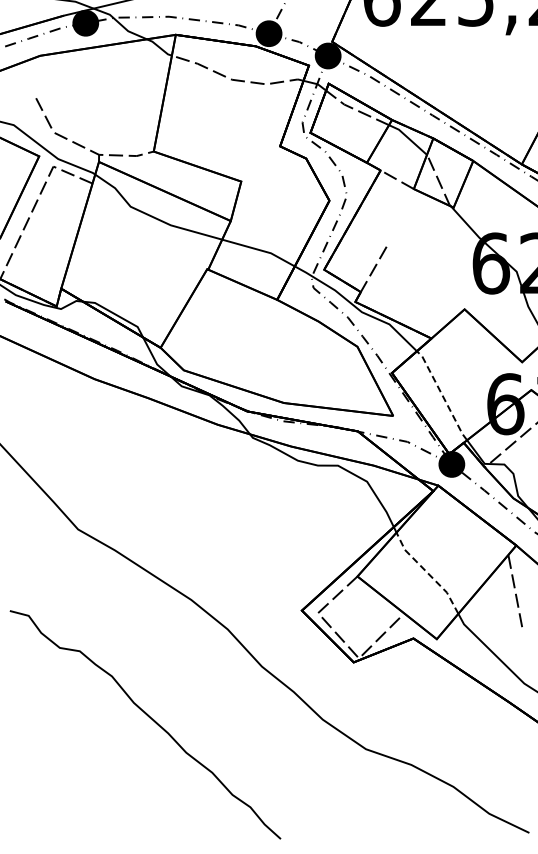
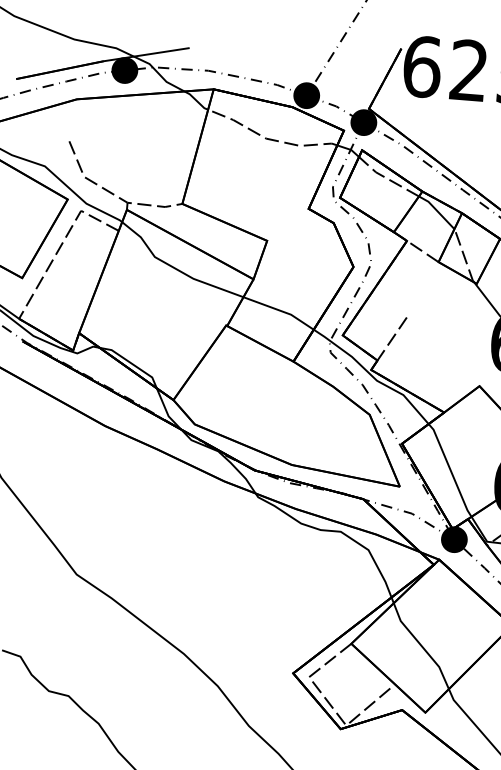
line: (442, 395) -> (450, 470), dashed -> solid
line: (427, 572) -> (421, 645), dashed -> solid

